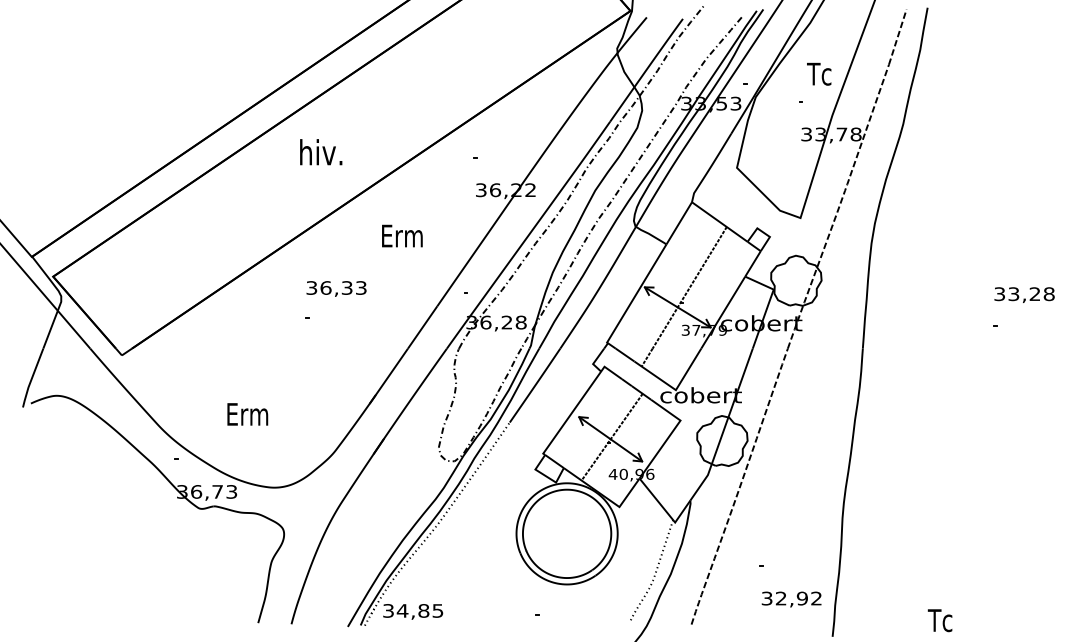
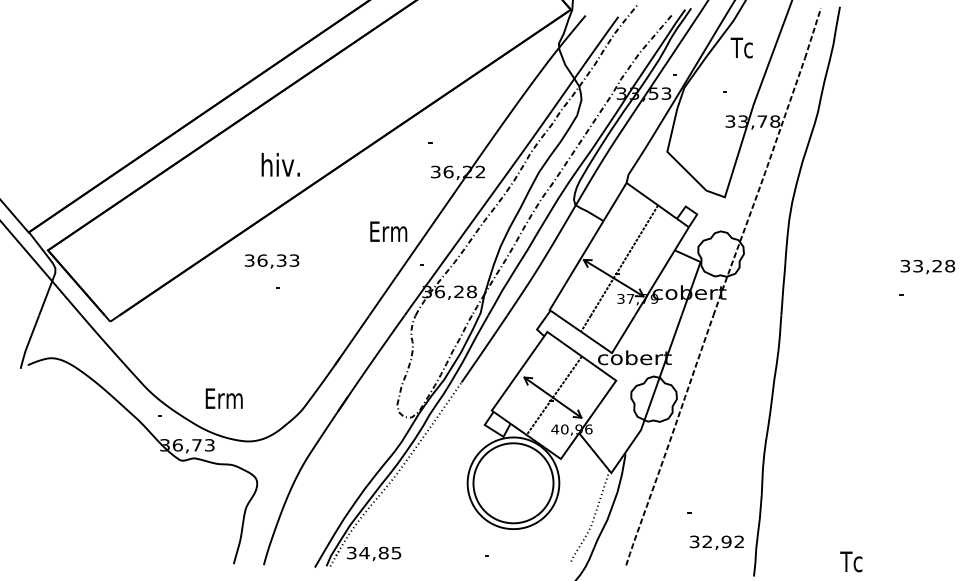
text: (819, 73) -> (742, 47), moved
text: (321, 152) -> (281, 165), moved
text: (402, 235) -> (388, 231), moved
text: (336, 288) -> (272, 261), moved
text: (247, 414) -> (224, 398), moved

